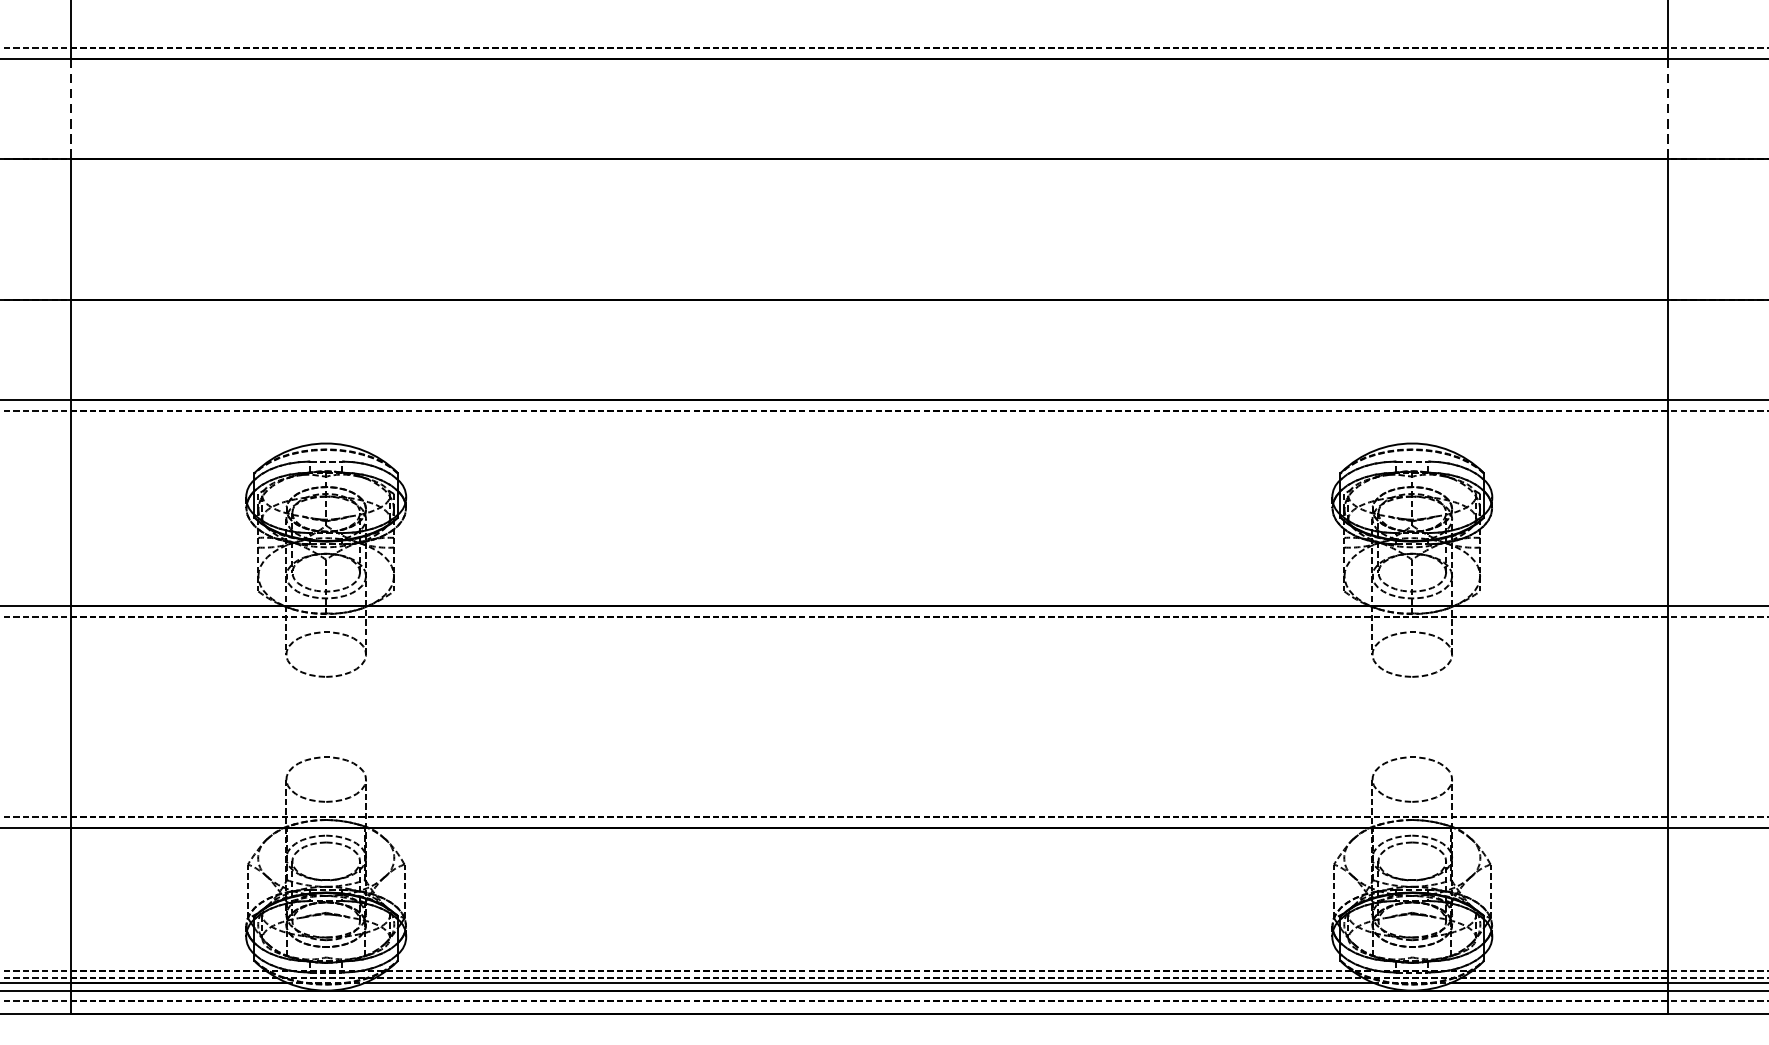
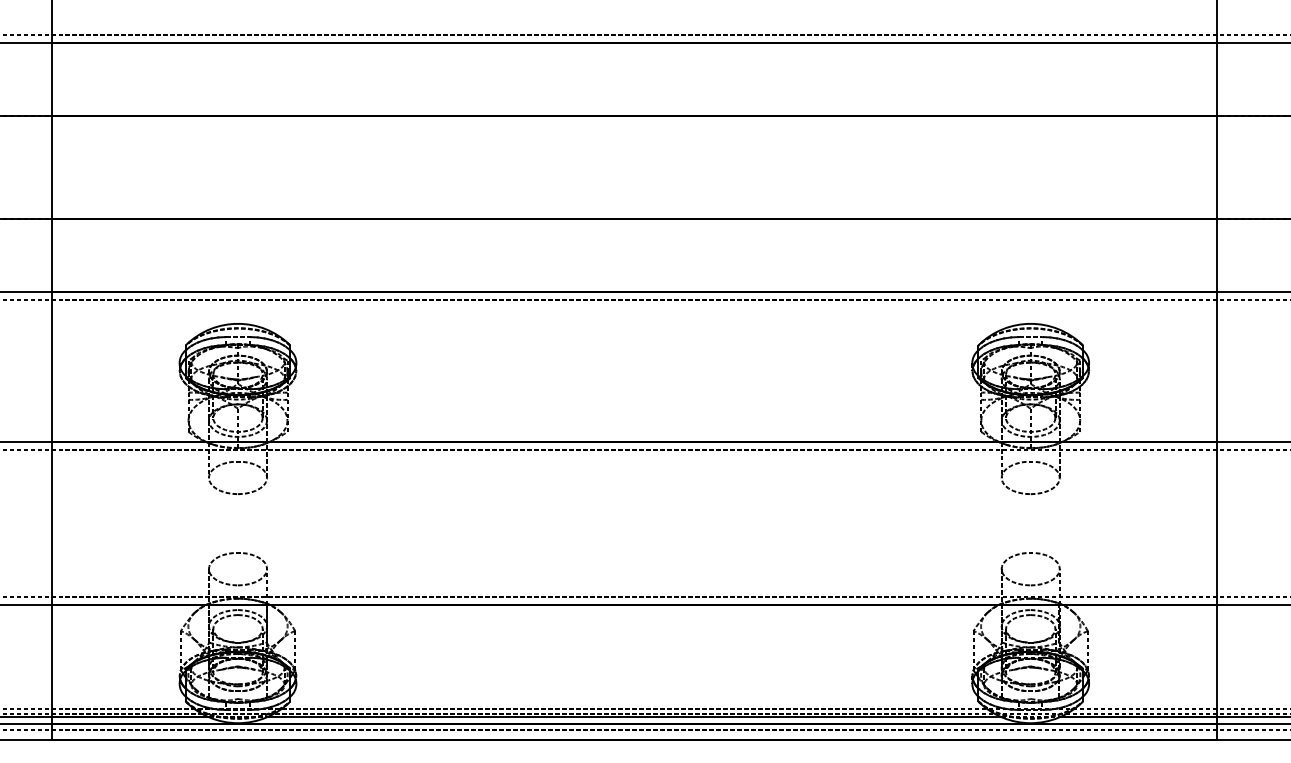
line: (70, 108) -> (51, 79), dashed -> solid
line: (1668, 108) -> (1217, 79), dashed -> solid

